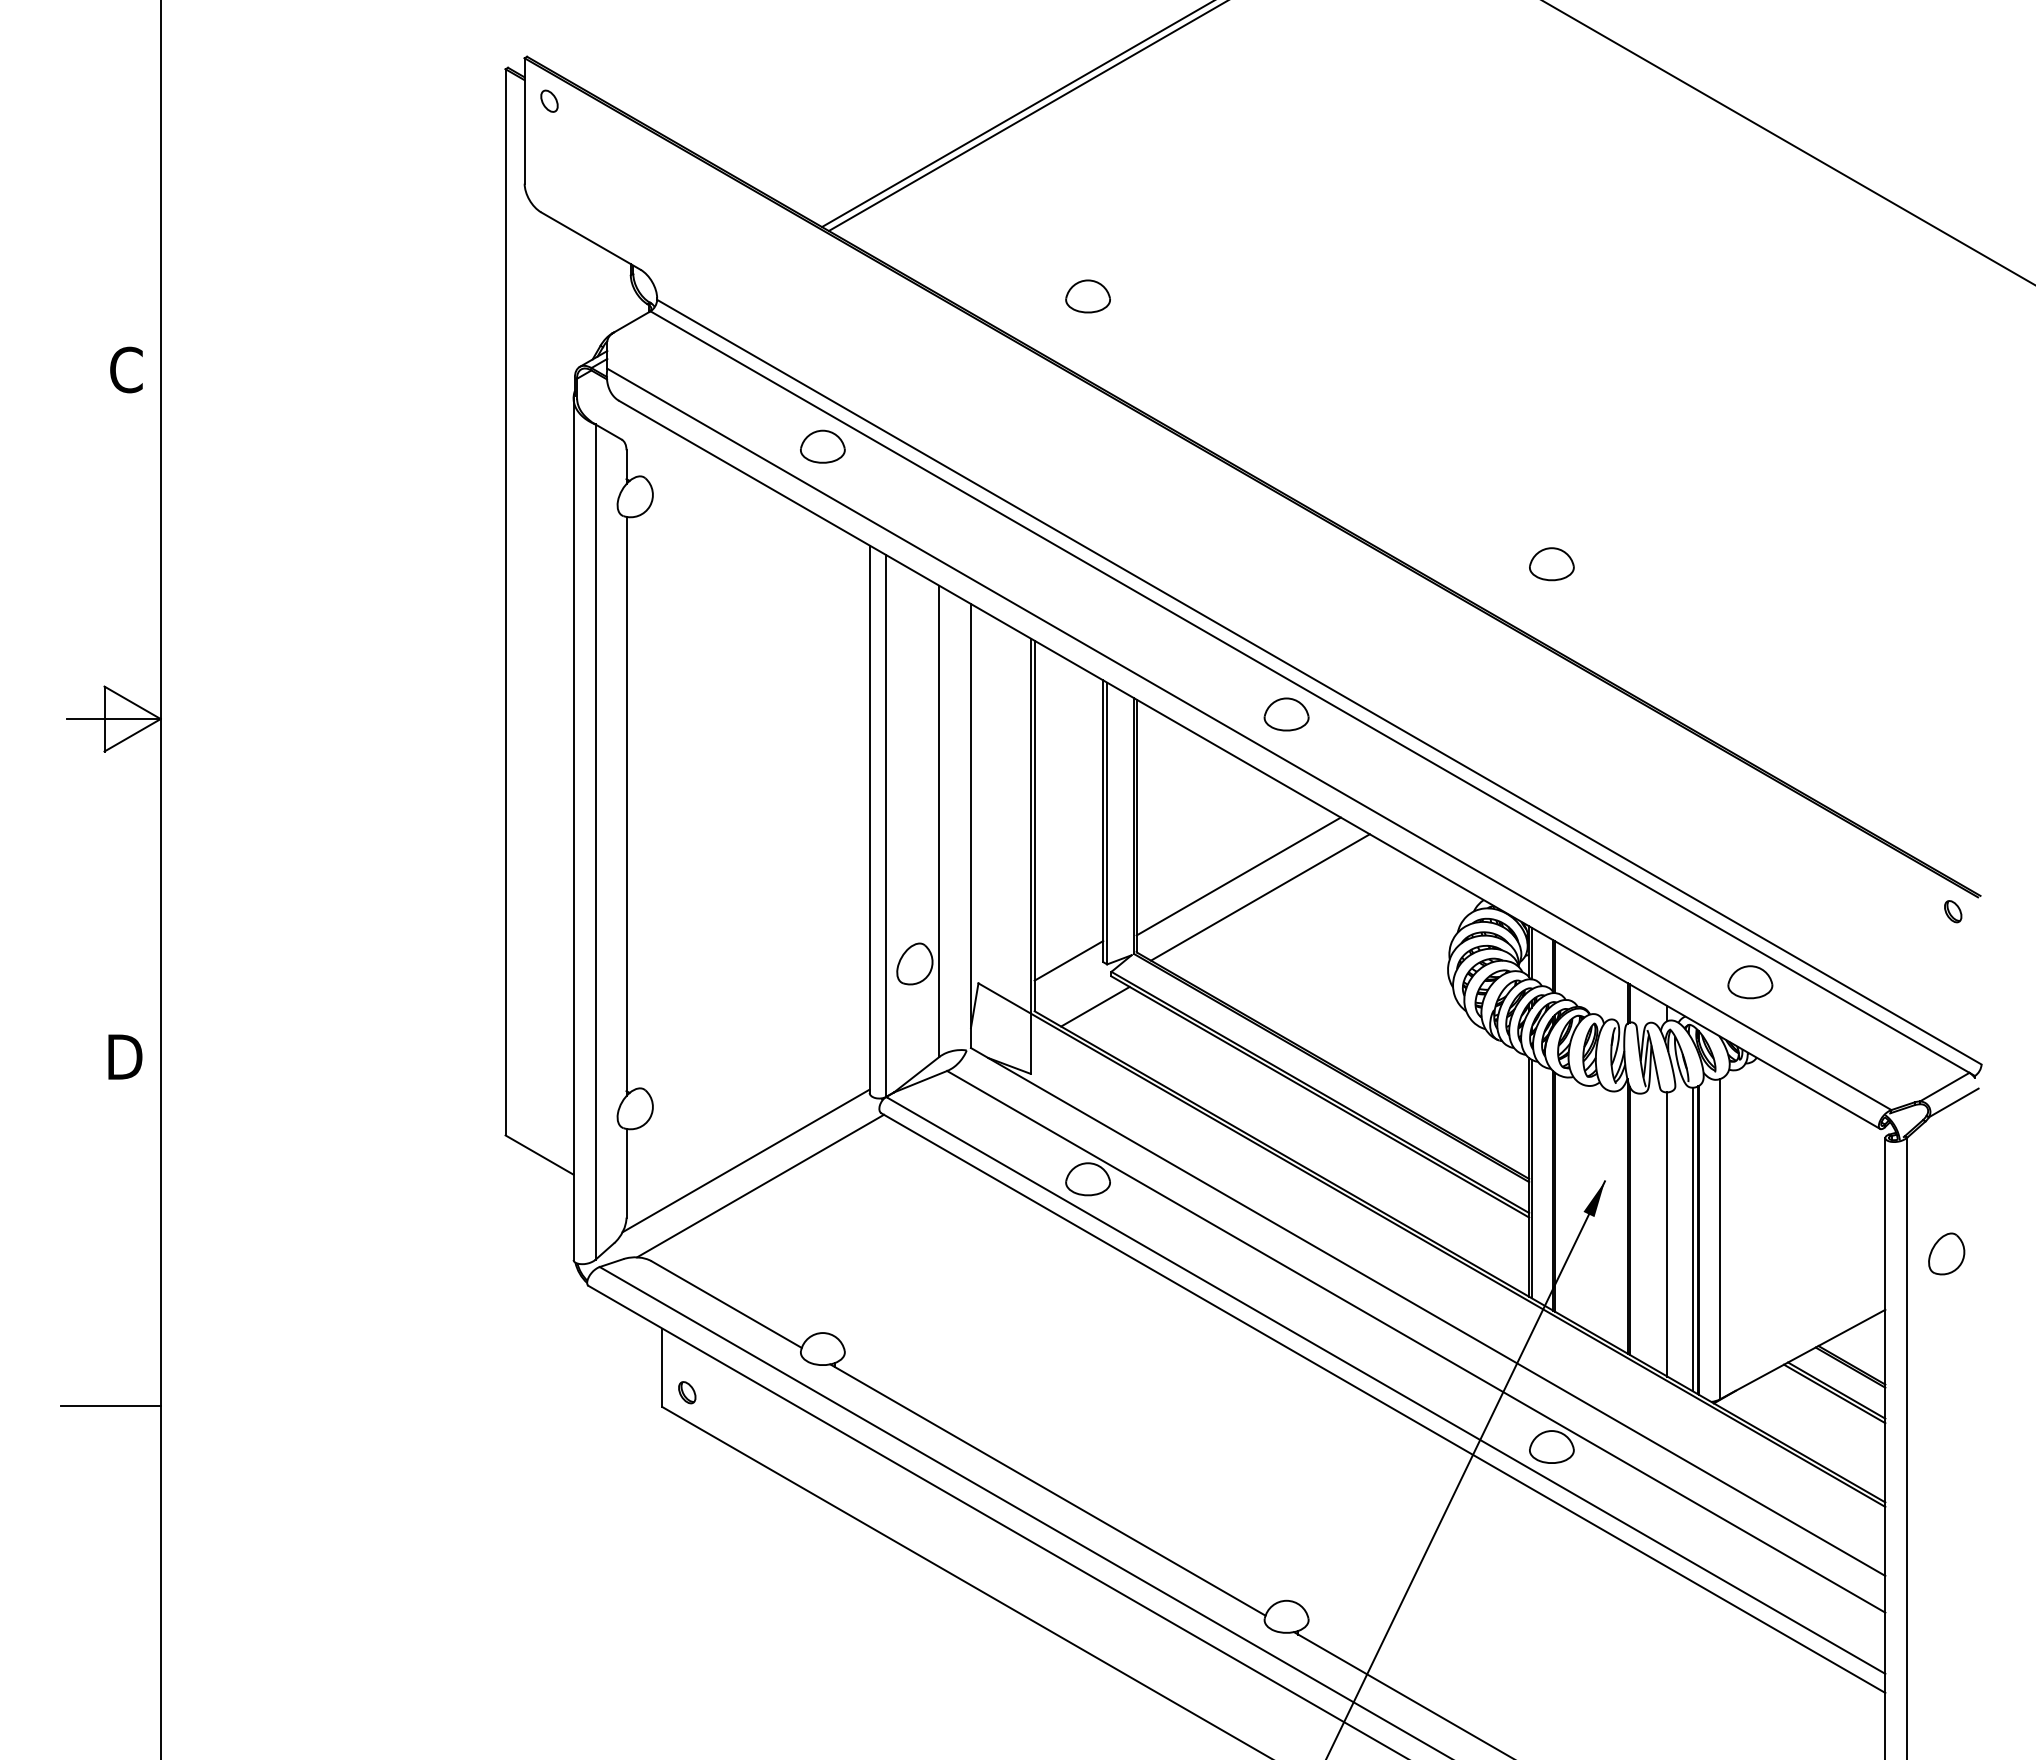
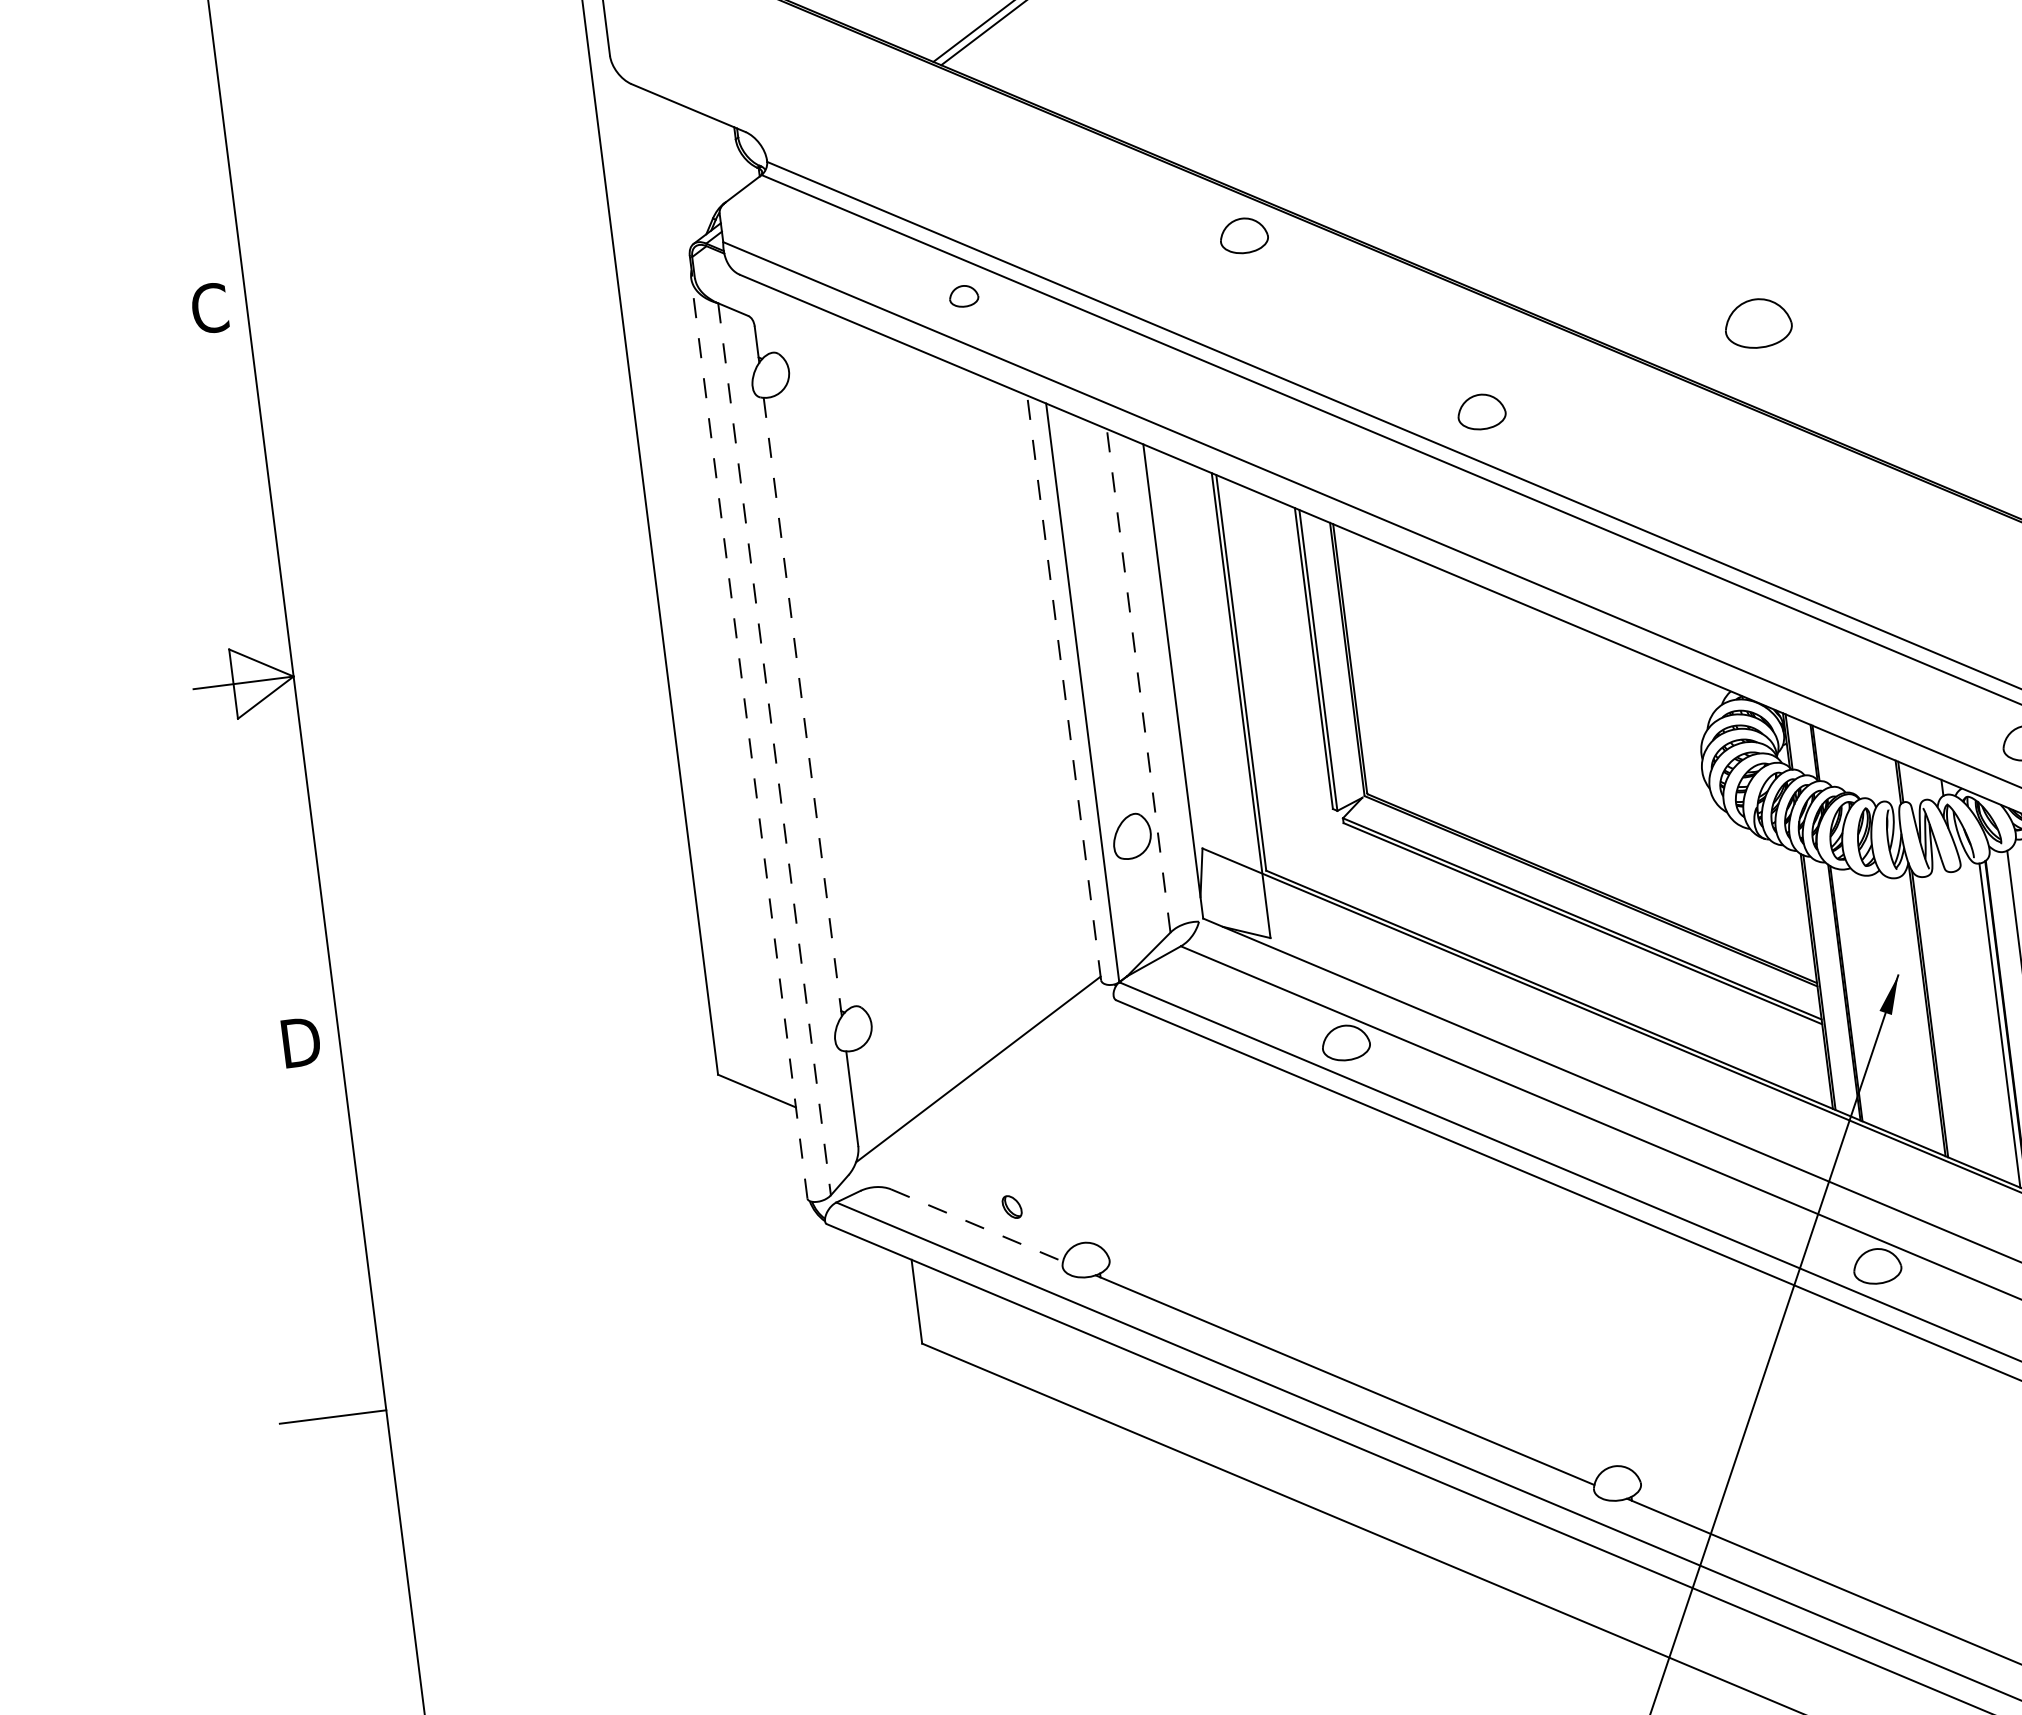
part: (1087, 296) -> (1243, 235), moved
part: (822, 446) -> (963, 296), size x0.6
part: (1551, 564) -> (1757, 323), size x1.4
part: (1286, 714) -> (1481, 411), moved
line: (626, 806) -> (802, 707), solid -> dashed
line: (869, 819) -> (1064, 688), solid -> dashed
line: (939, 821) -> (1139, 680), solid -> dashed
line: (573, 829) -> (749, 738), solid -> dashed
line: (595, 842) -> (774, 749), solid -> dashed
line: (1238, 876) -> (1465, 699), removed
line: (1260, 897) -> (1492, 718), removed
line: (1068, 960) -> (1295, 811), removed
line: (1095, 1006) -> (1330, 857), removed
line: (760, 1185) -> (997, 1093), removed
line: (1667, 1234) -> (1972, 1023), removed
line: (726, 1304) -> (976, 1225), solid -> dashed
part: (687, 1392) -> (1012, 1206), moved

